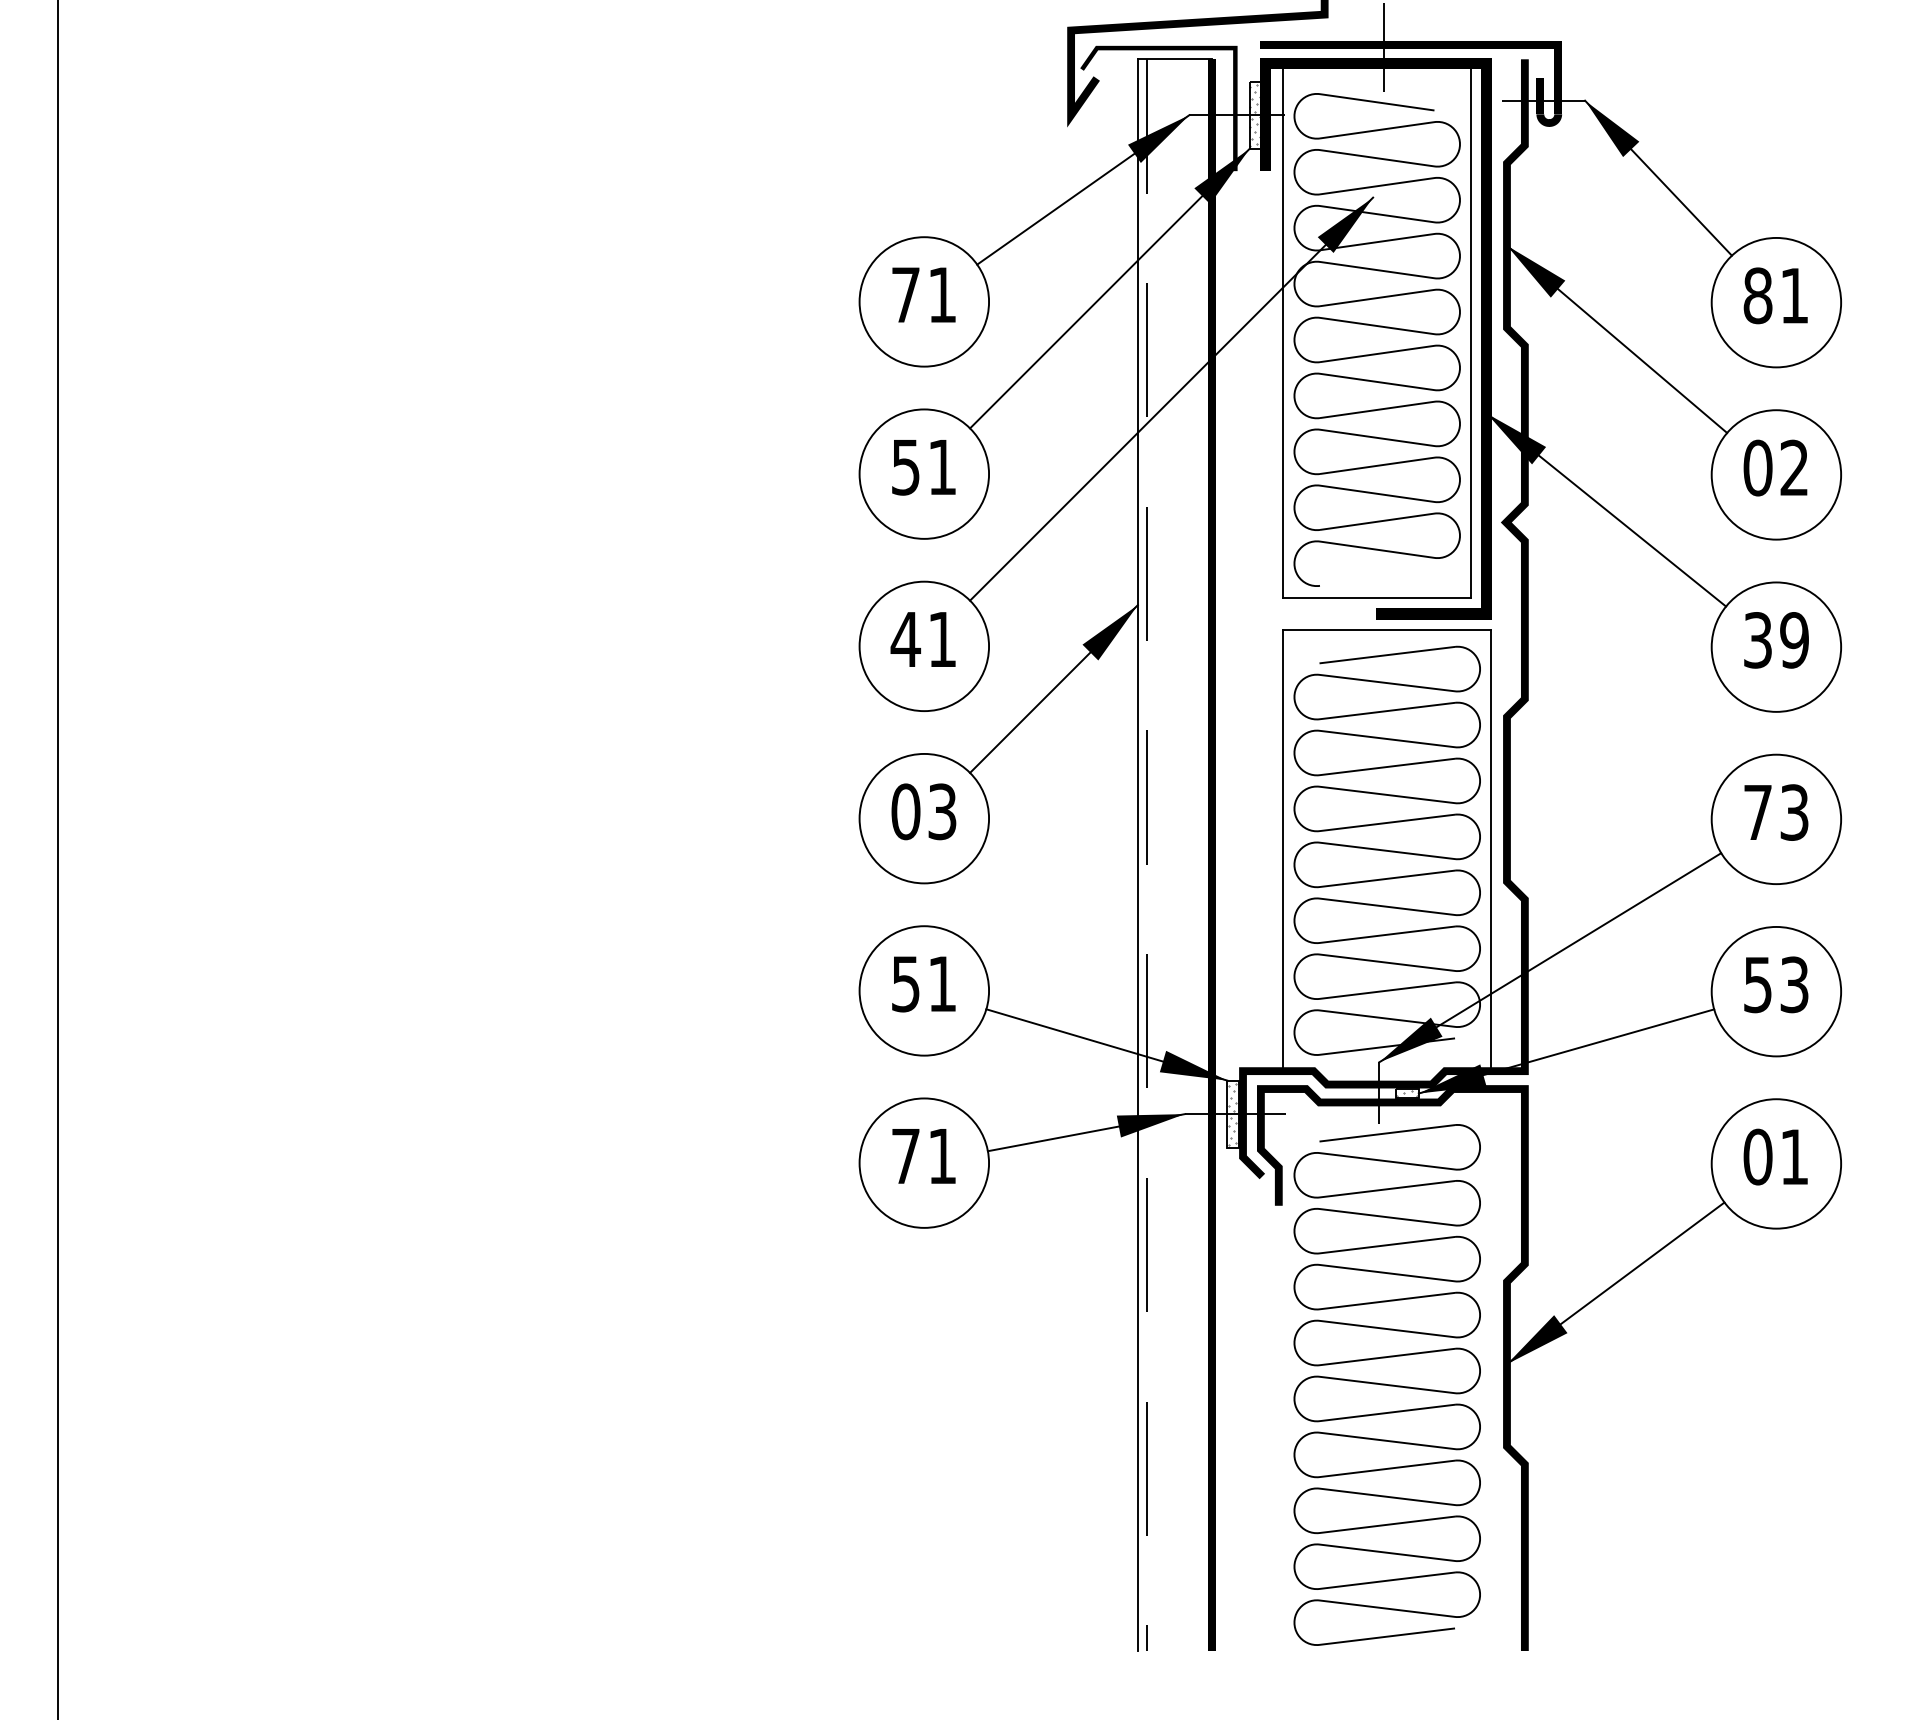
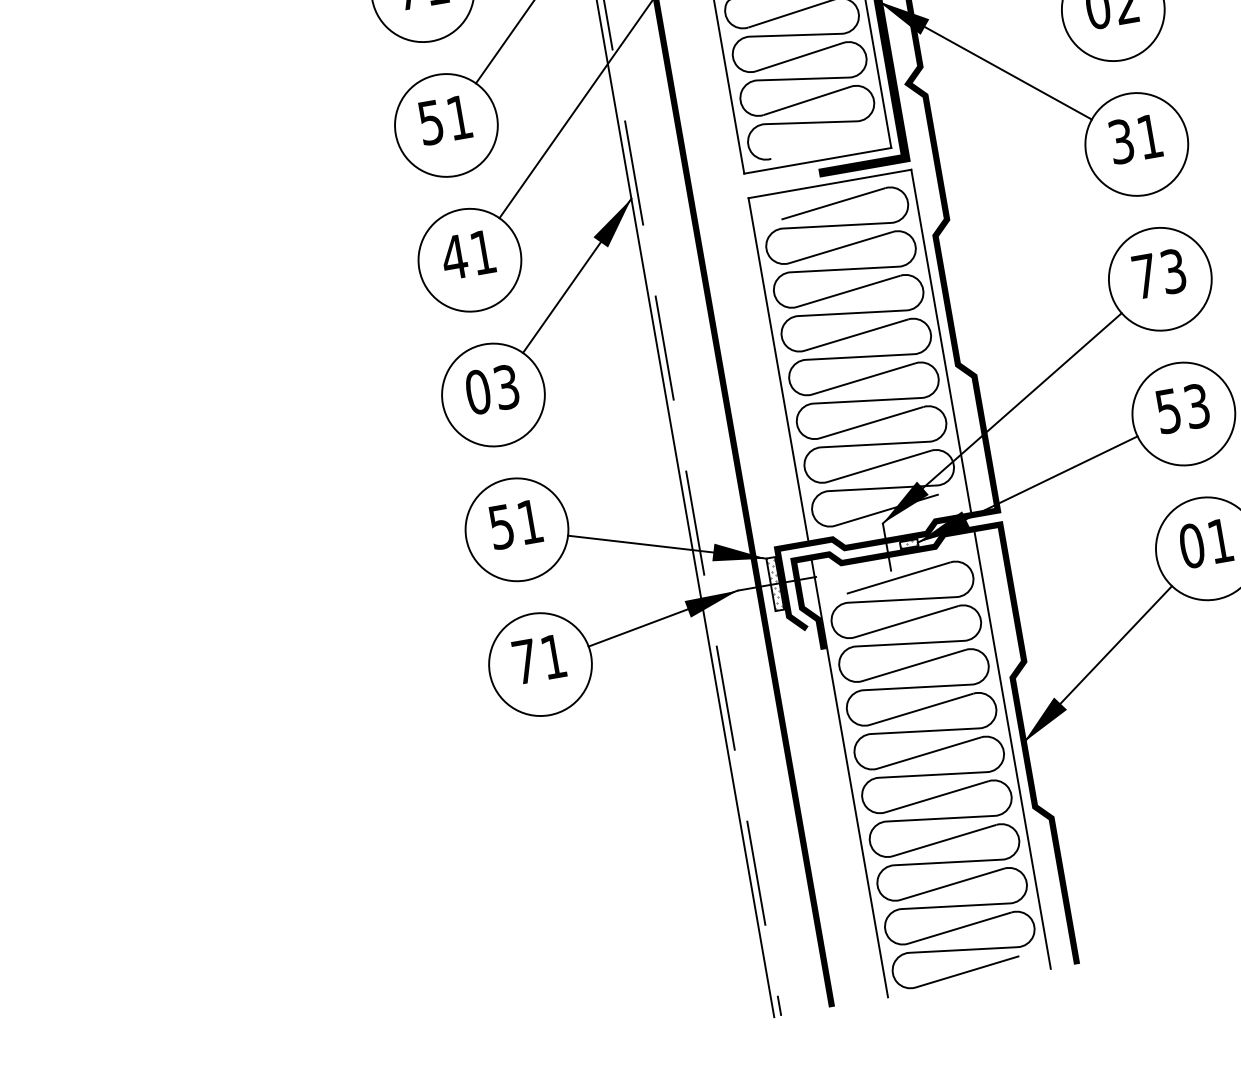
text: (1794, 640) -> (1150, 136), 39 -> 31
line: (1283, 1371) -> (850, 778), added
line: (1491, 1371) -> (1012, 750), added

